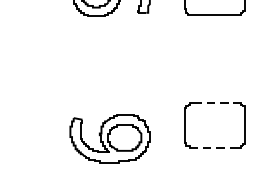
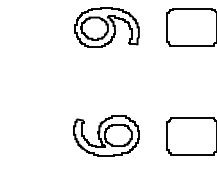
line: (216, 102) -> (193, 117), dashed -> solid
part: (110, 137) -> (106, 135), moved
line: (215, 147) -> (192, 154), dashed -> solid

